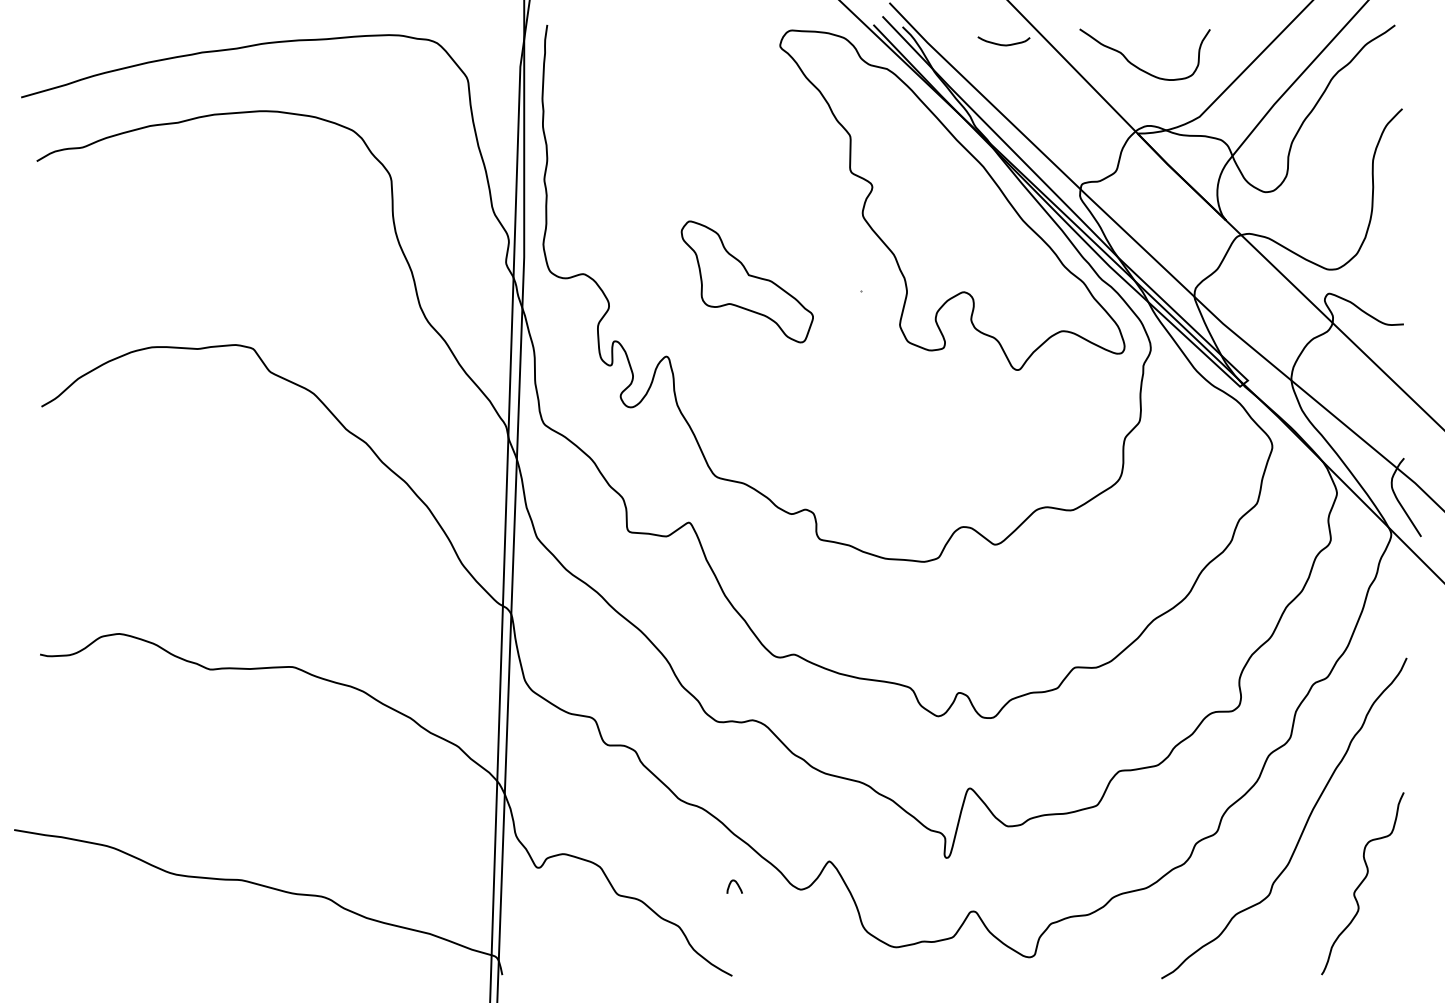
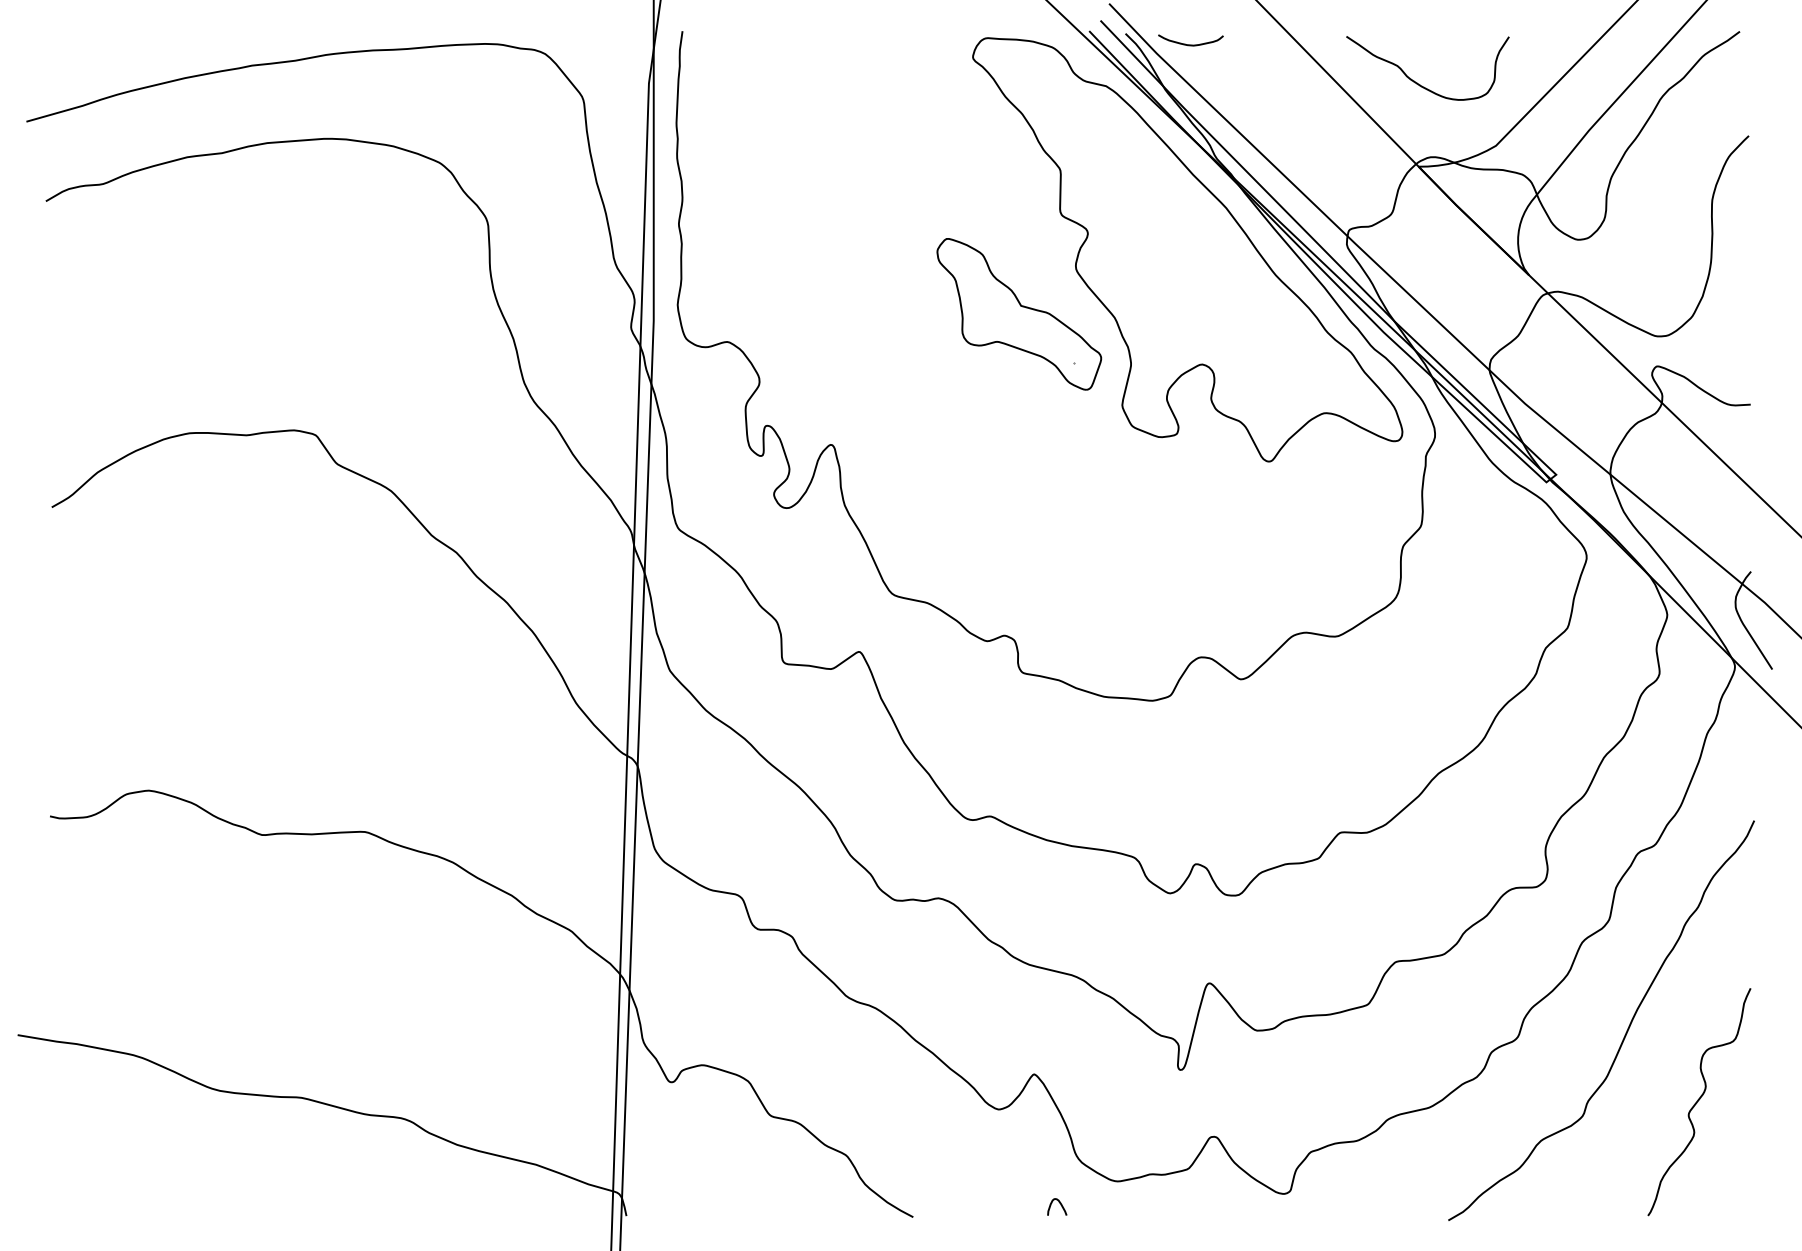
curve: (1003, 44) -> (1190, 44), moved
part: (746, 281) -> (1018, 313), moved
curve: (736, 884) -> (1059, 1204), moved

